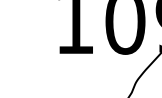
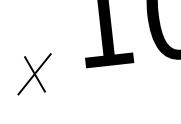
part: (23, 53) -> (33, 73), added

